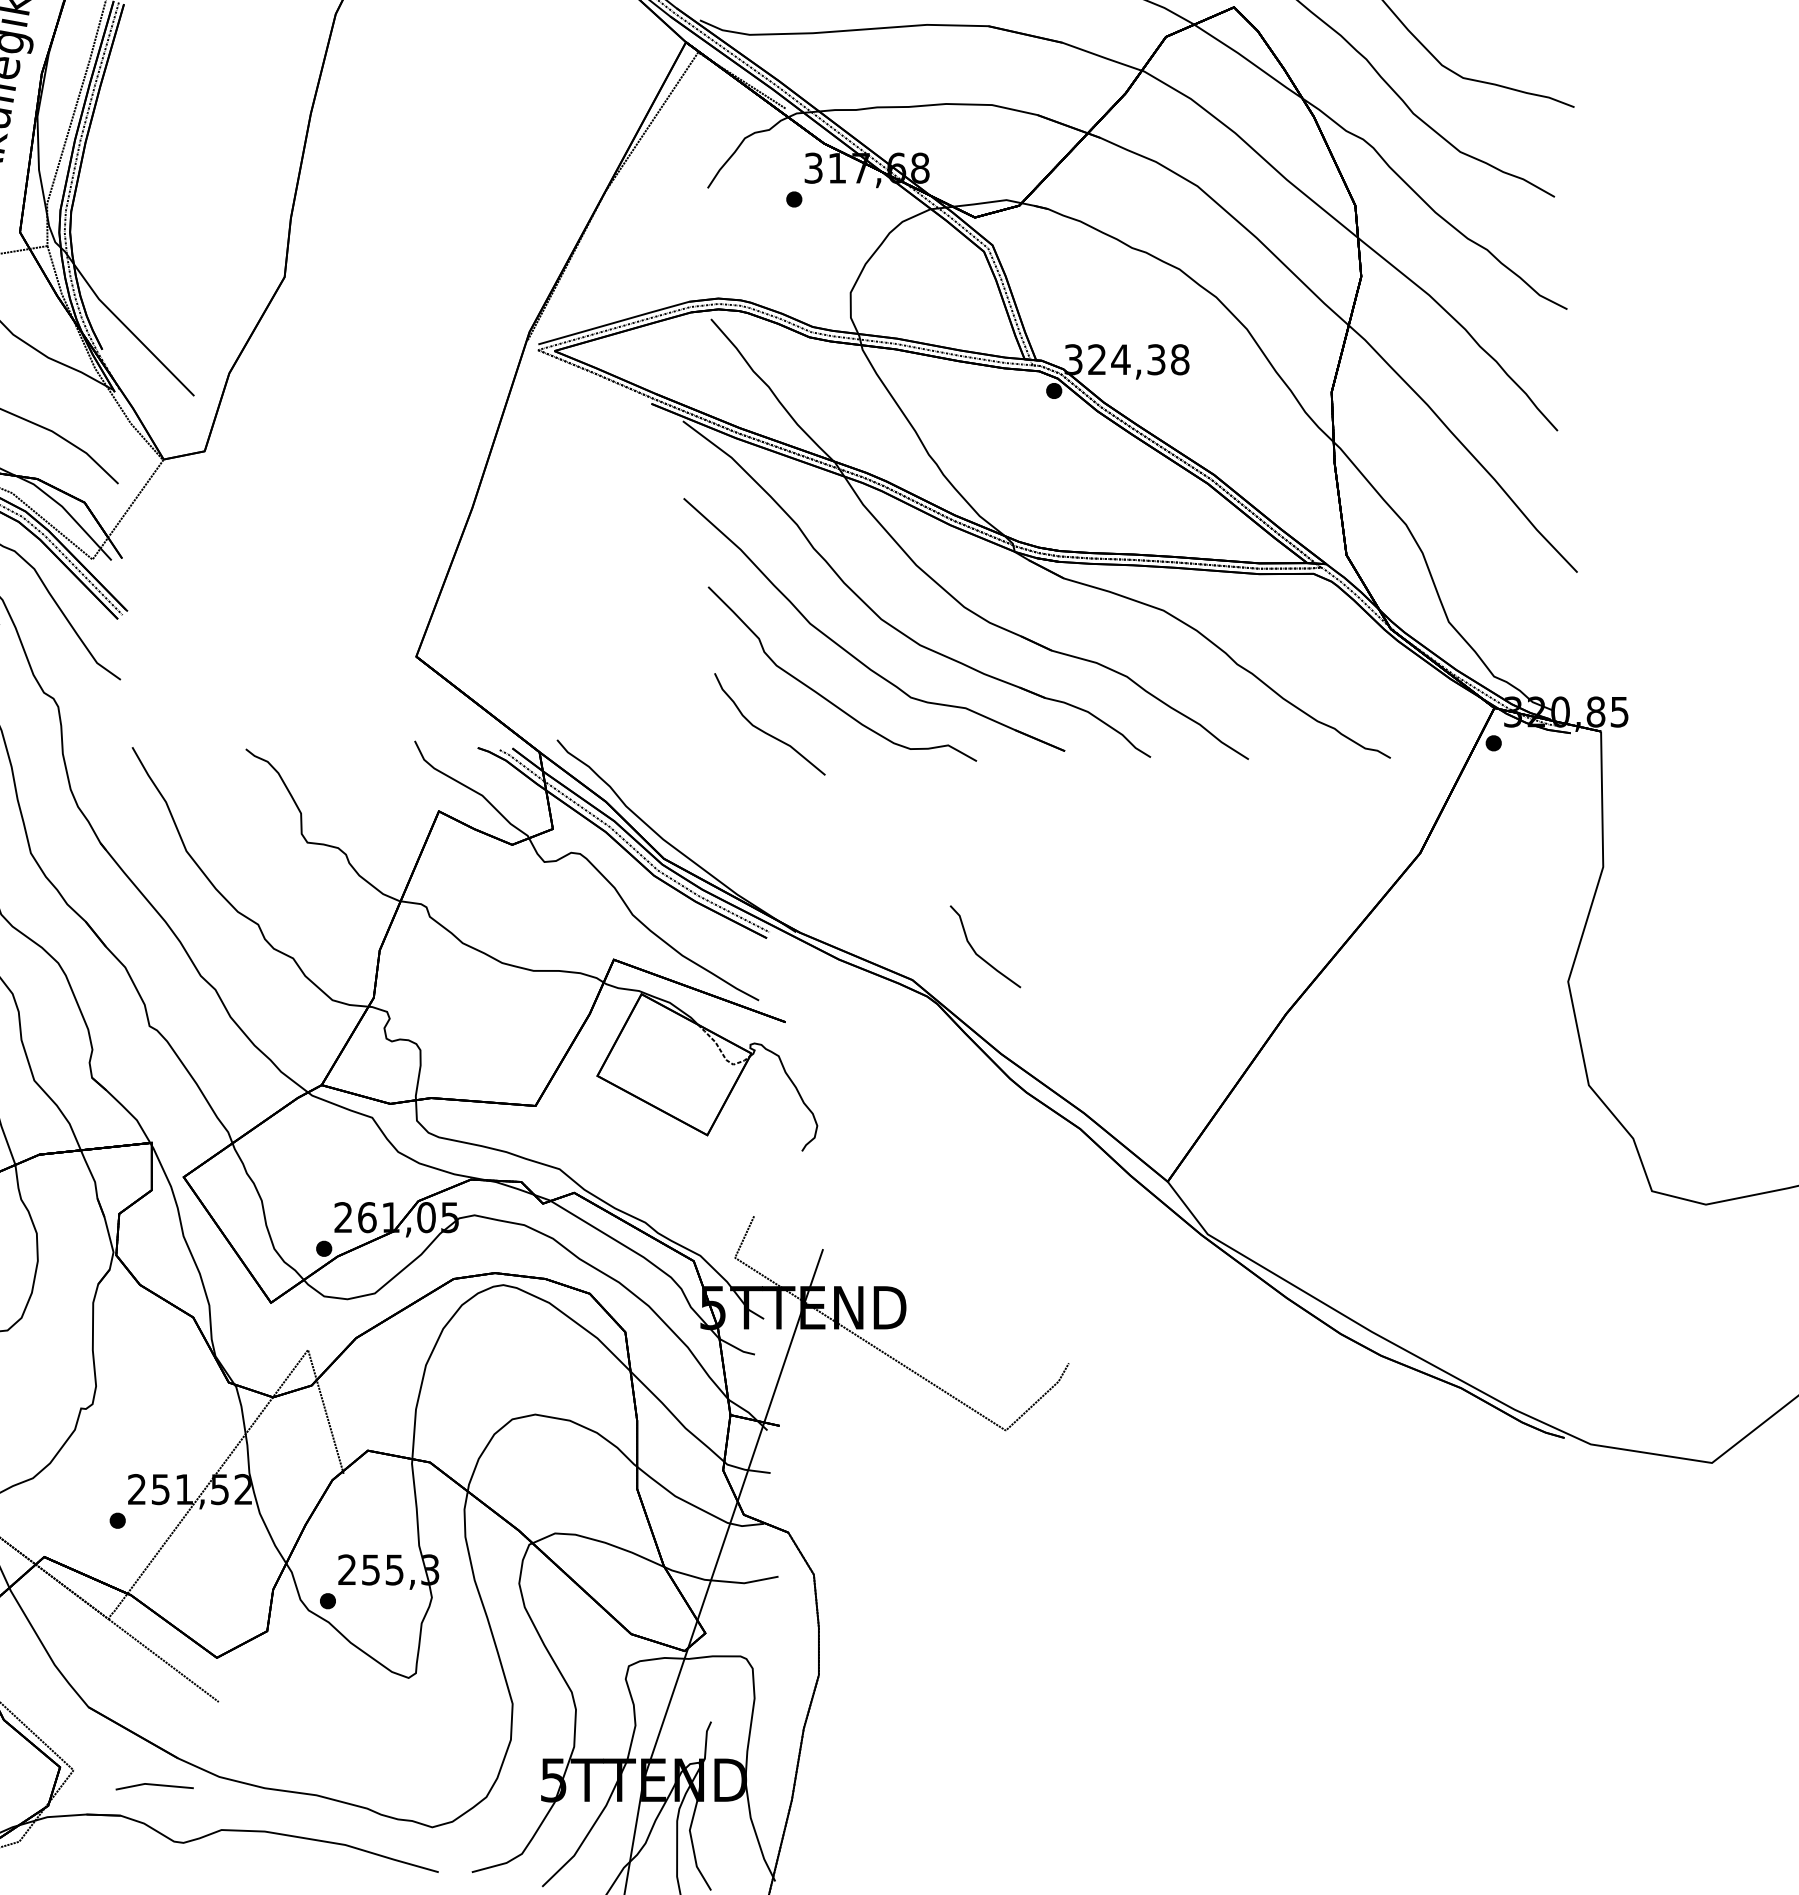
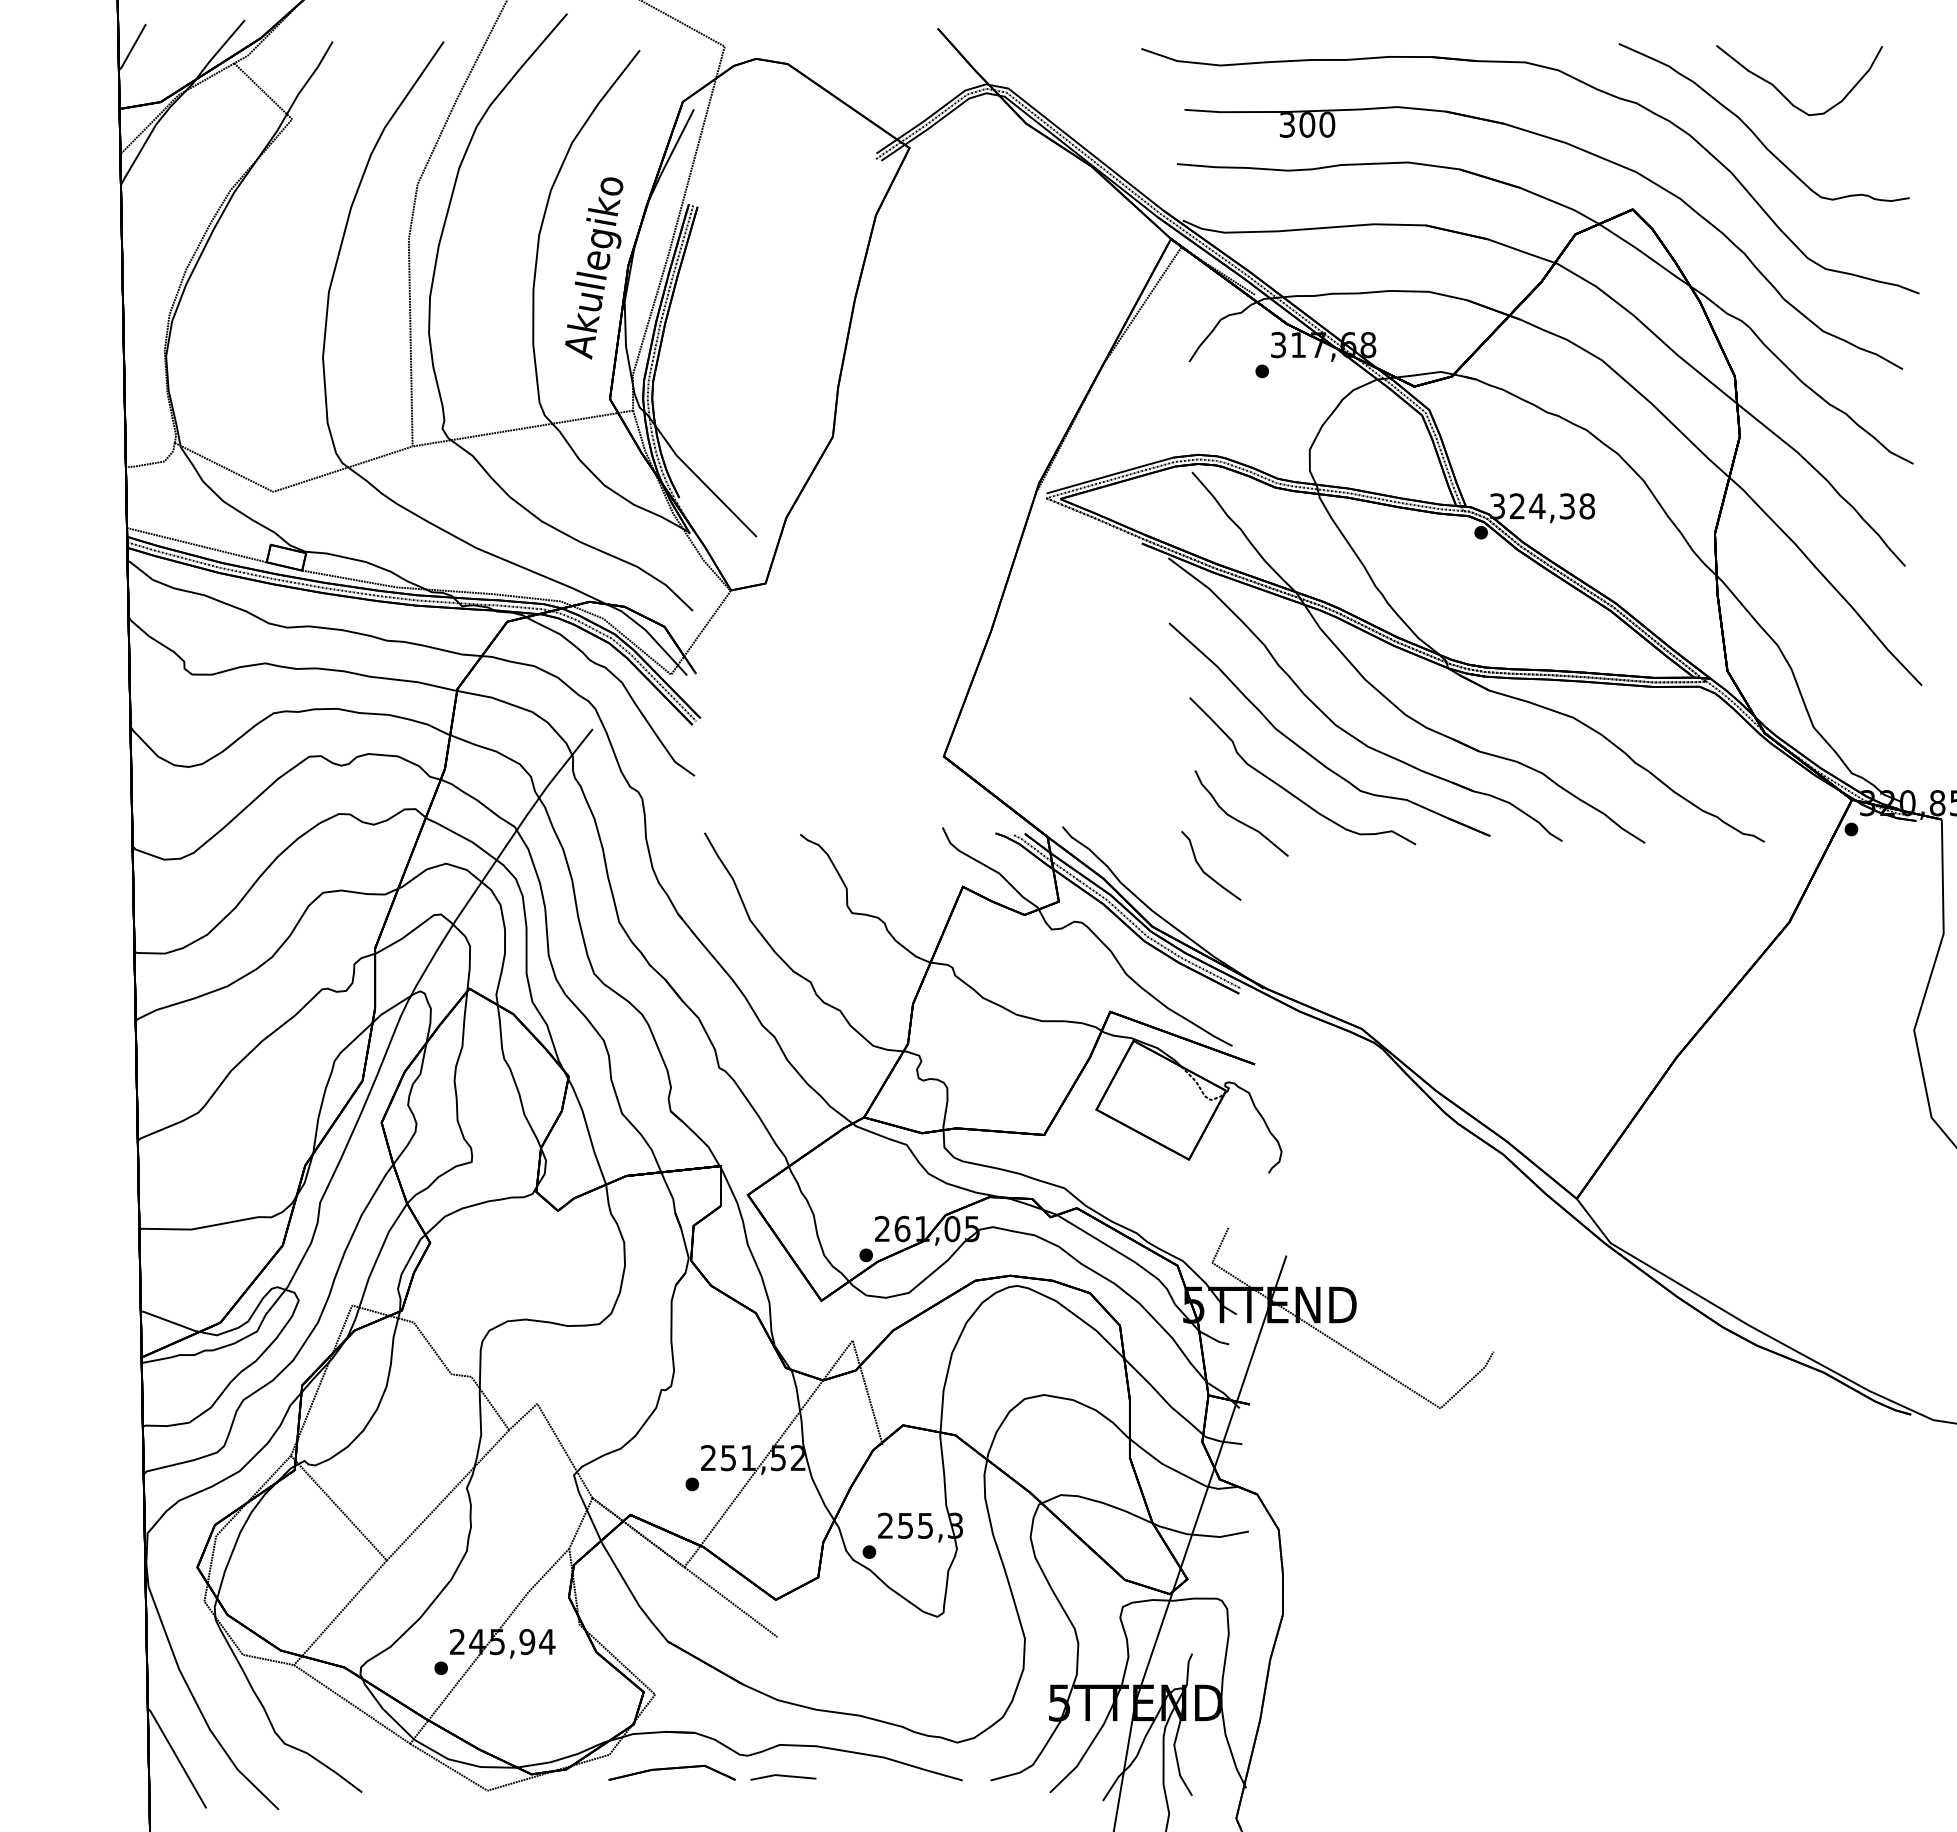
curve: (977, 953) -> (1204, 871), moved
line: (154, 1785) -> (783, 1776), moved
part: (93, 1862) -> (671, 1772), added

